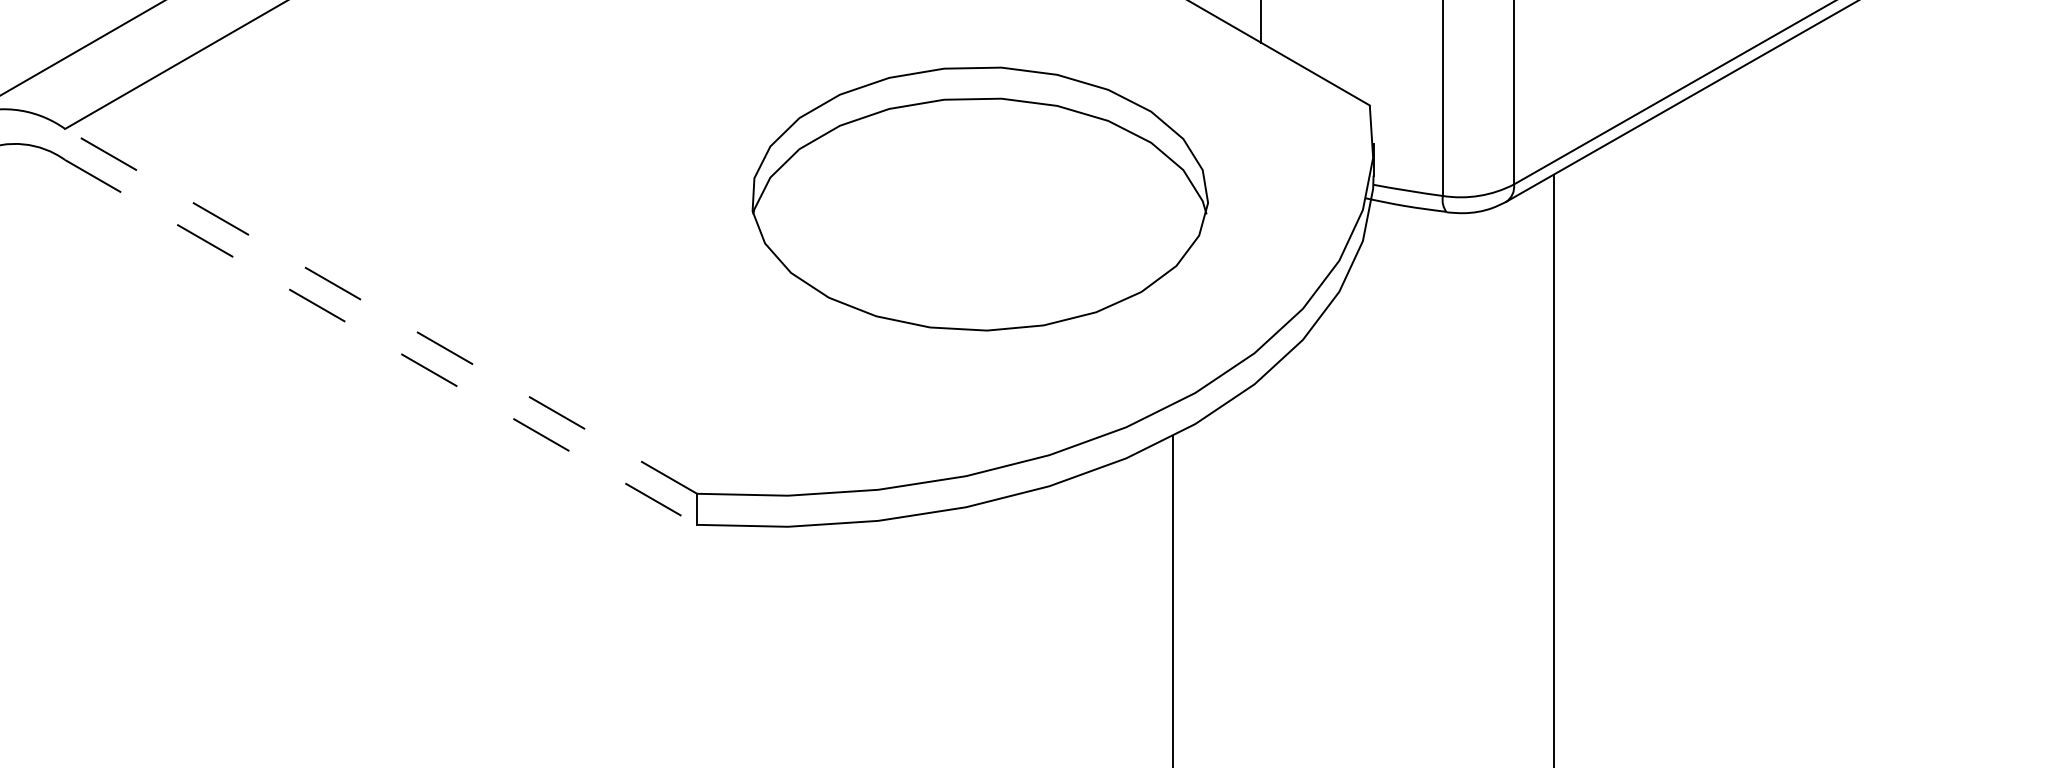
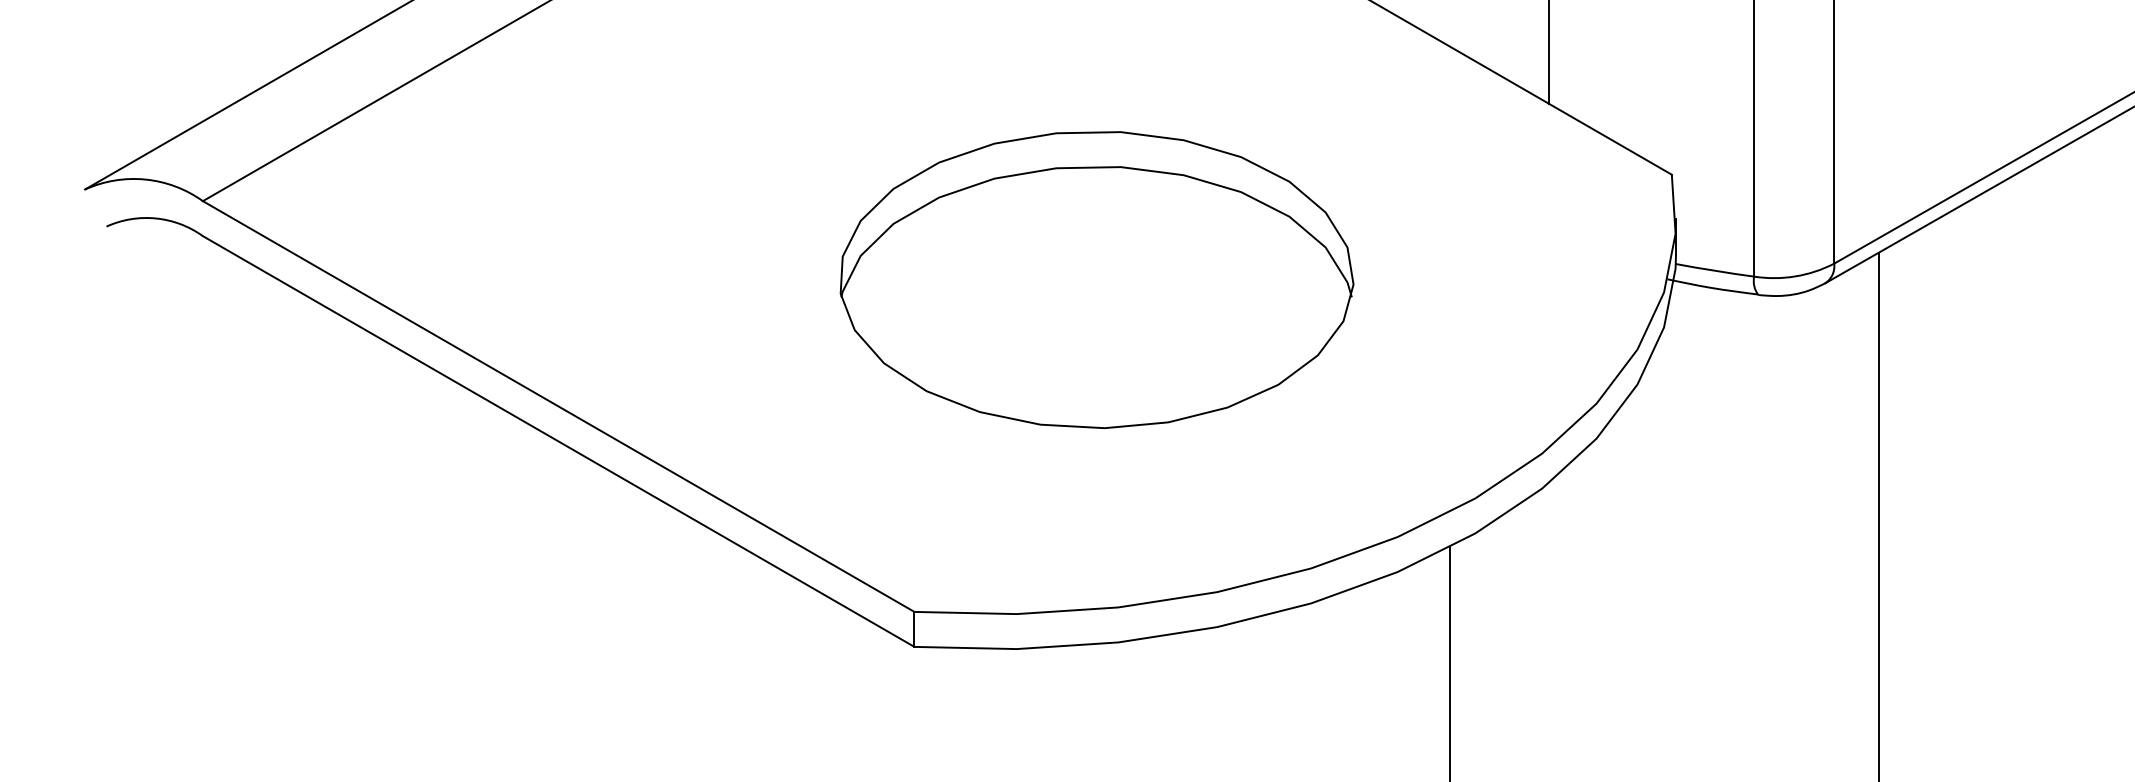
part: (979, 198) -> (1096, 279), moved
line: (381, 311) -> (559, 406), dashed -> solid
line: (381, 342) -> (559, 441), dashed -> solid

